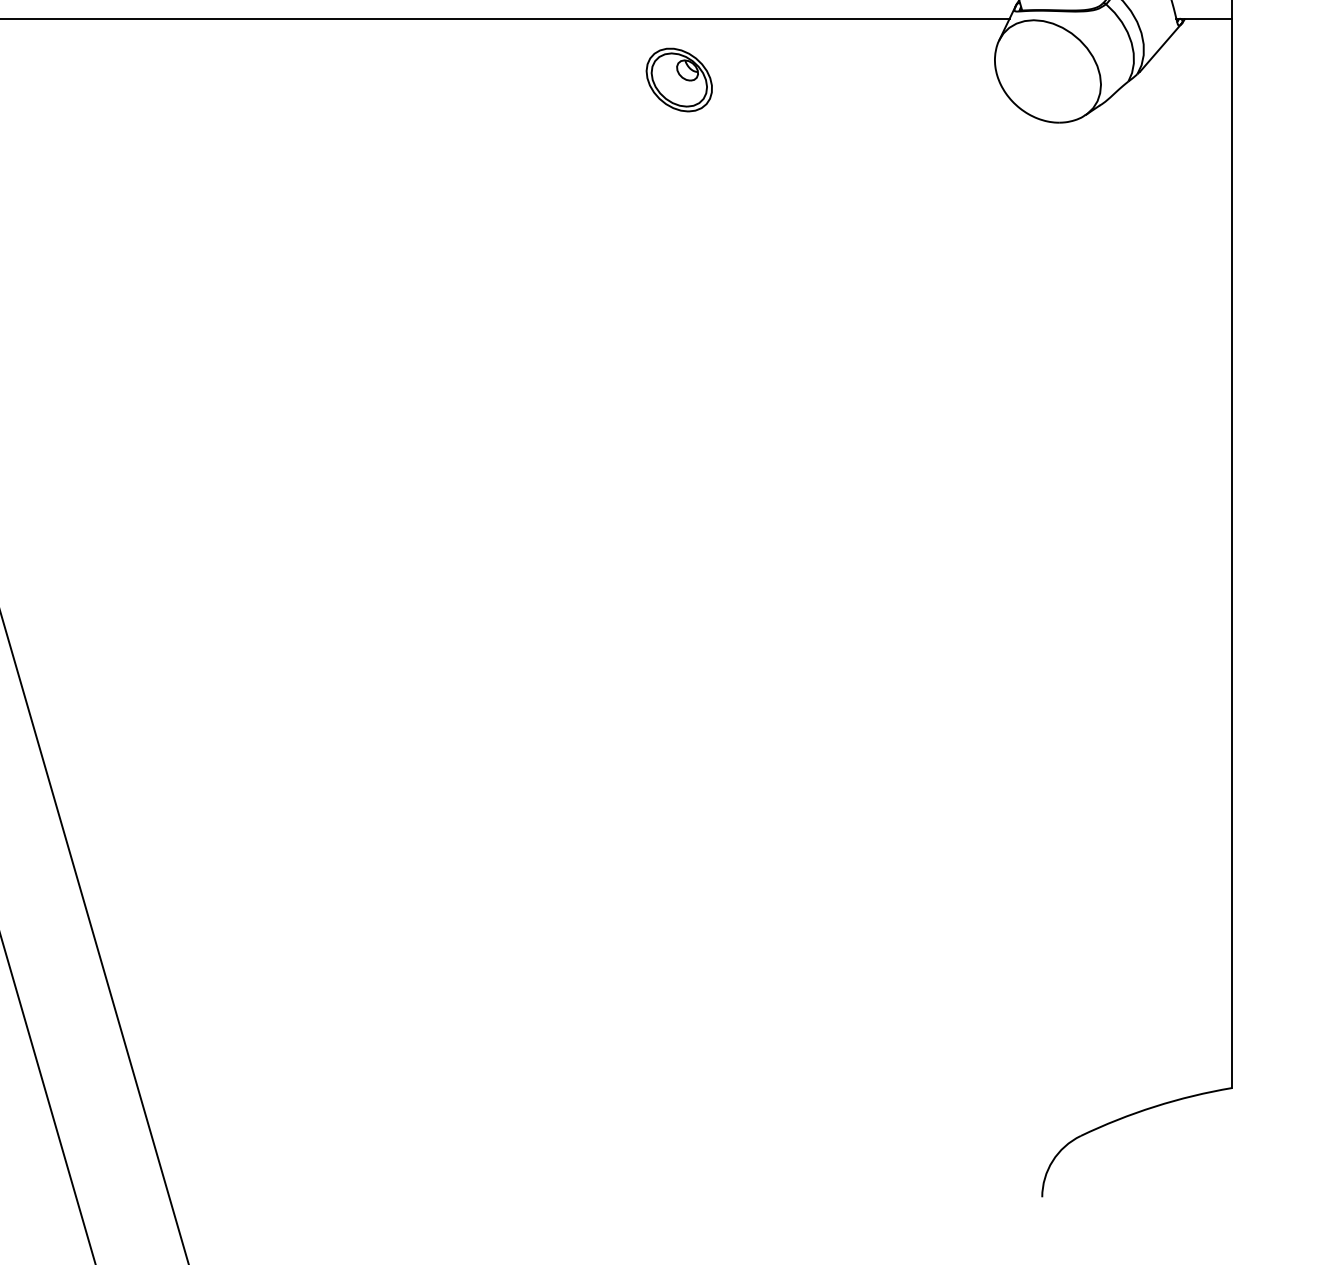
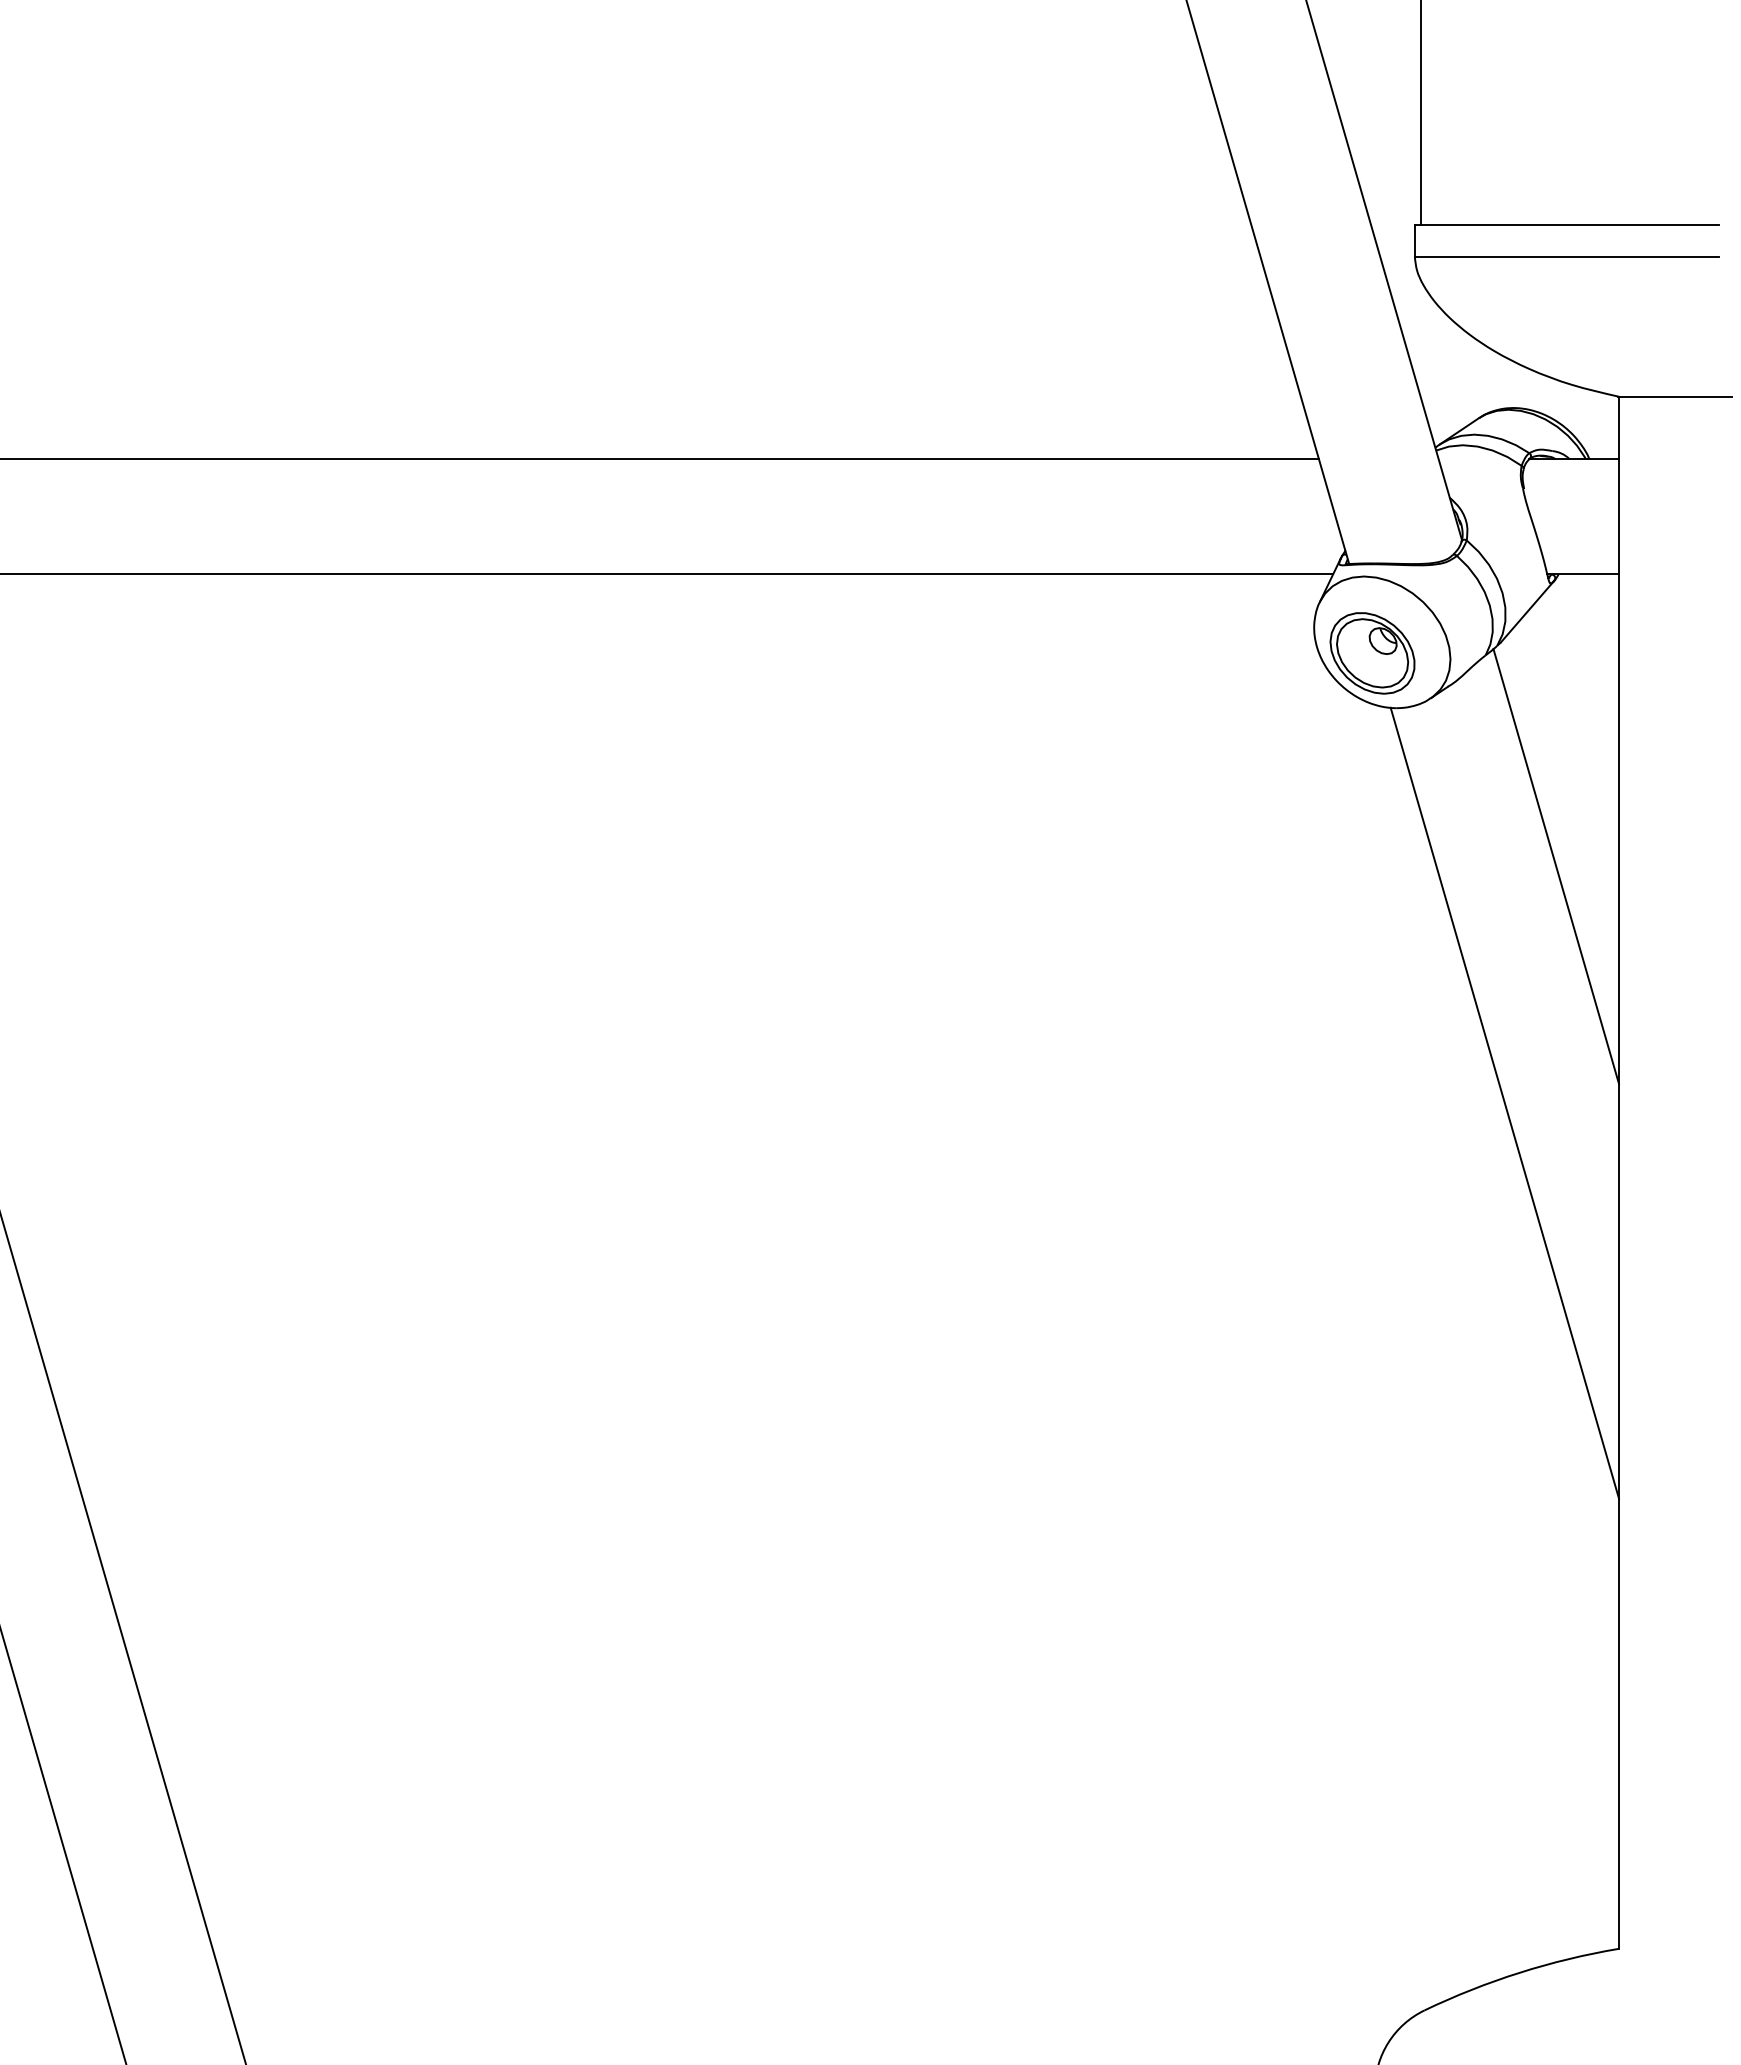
part: (679, 80) -> (1372, 653), moved
line: (1183, 245) -> (1556, 866), added
line: (1143, 429) -> (1504, 1102), added

